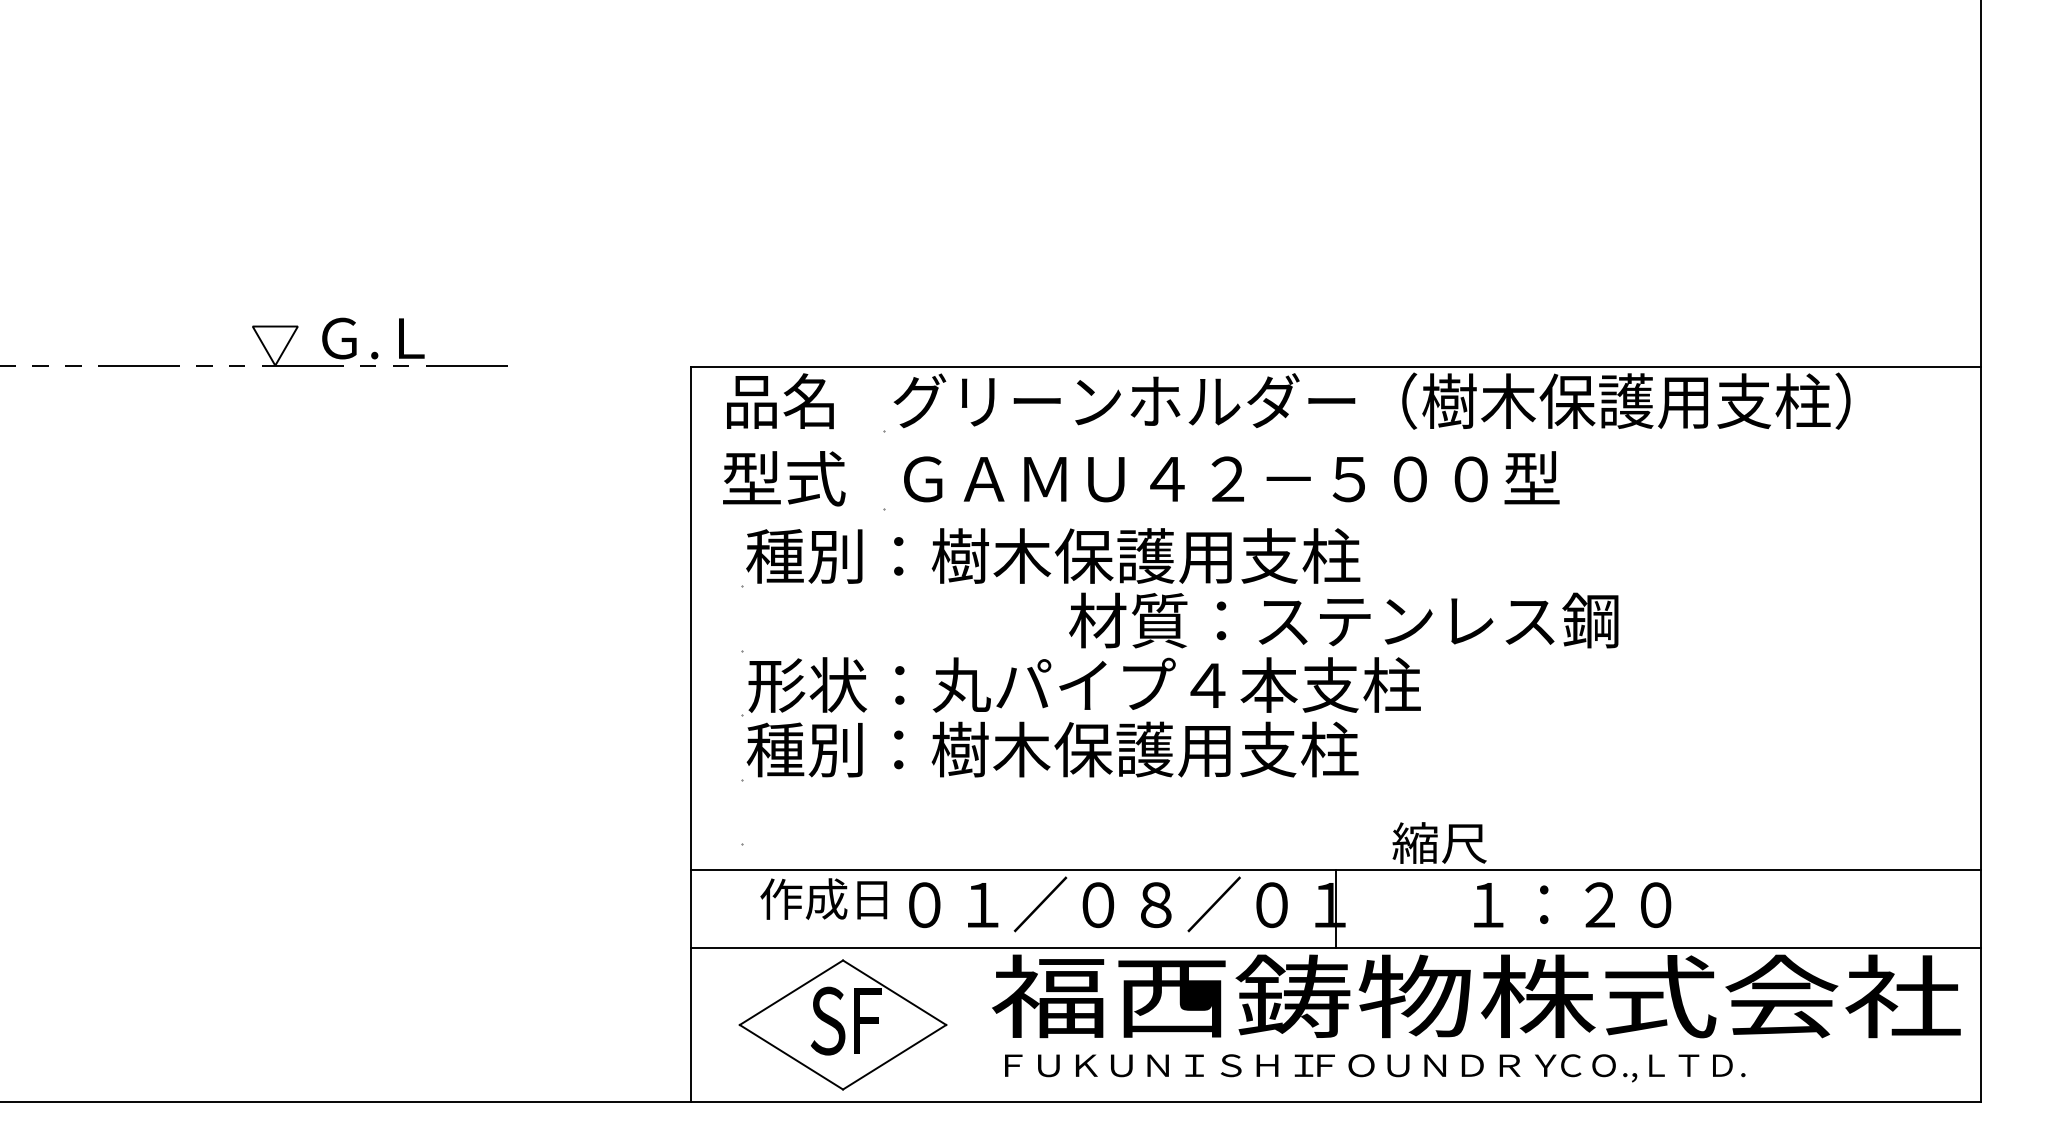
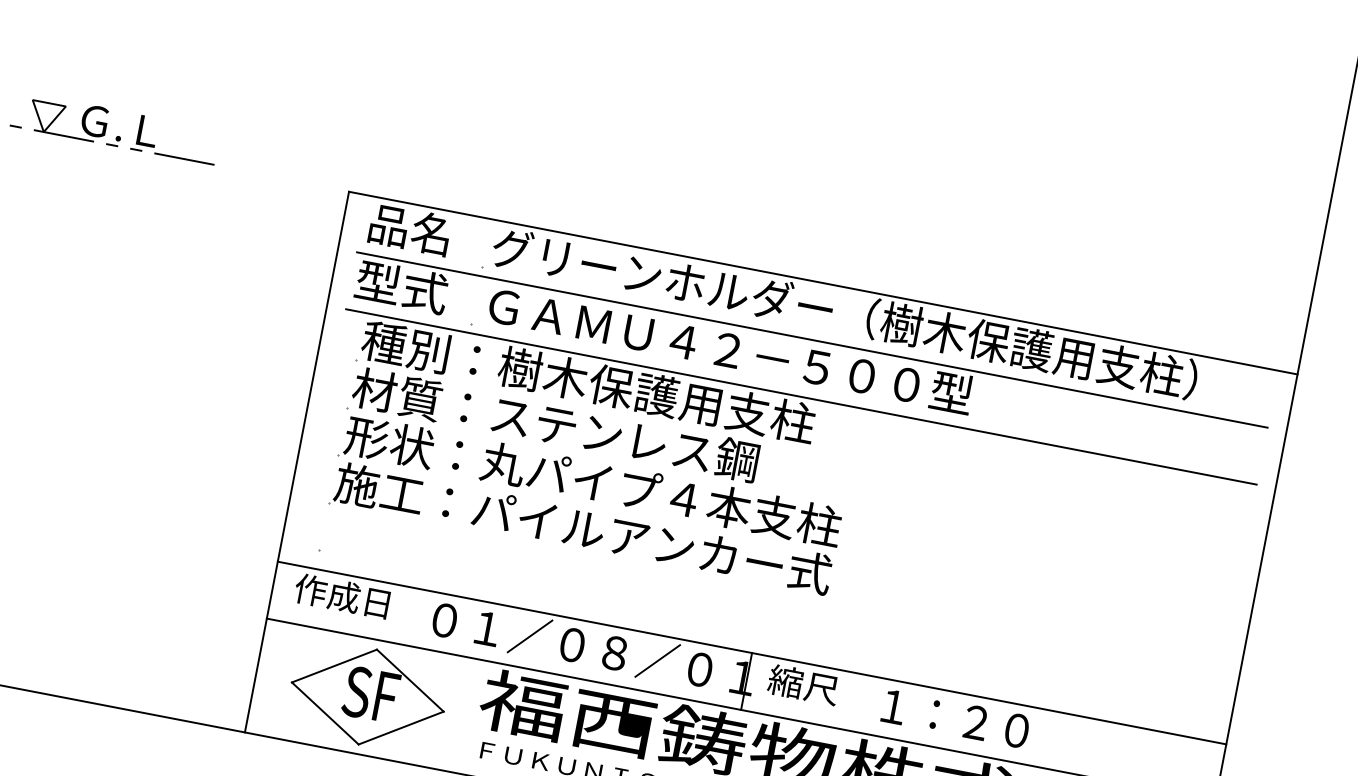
line: (1335, 444) -> (811, 340), added
line: (1335, 521) -> (801, 396), added
text: (1343, 620) -> (555, 424), moved
text: (1083, 749) -> (583, 528), 種別：樹木保護用支柱 -> 施工：パイルアンカー式
text: (1439, 842) -> (803, 684), moved
text: (823, 898) -> (341, 595), moved
text: (1572, 905) -> (955, 719), moved

